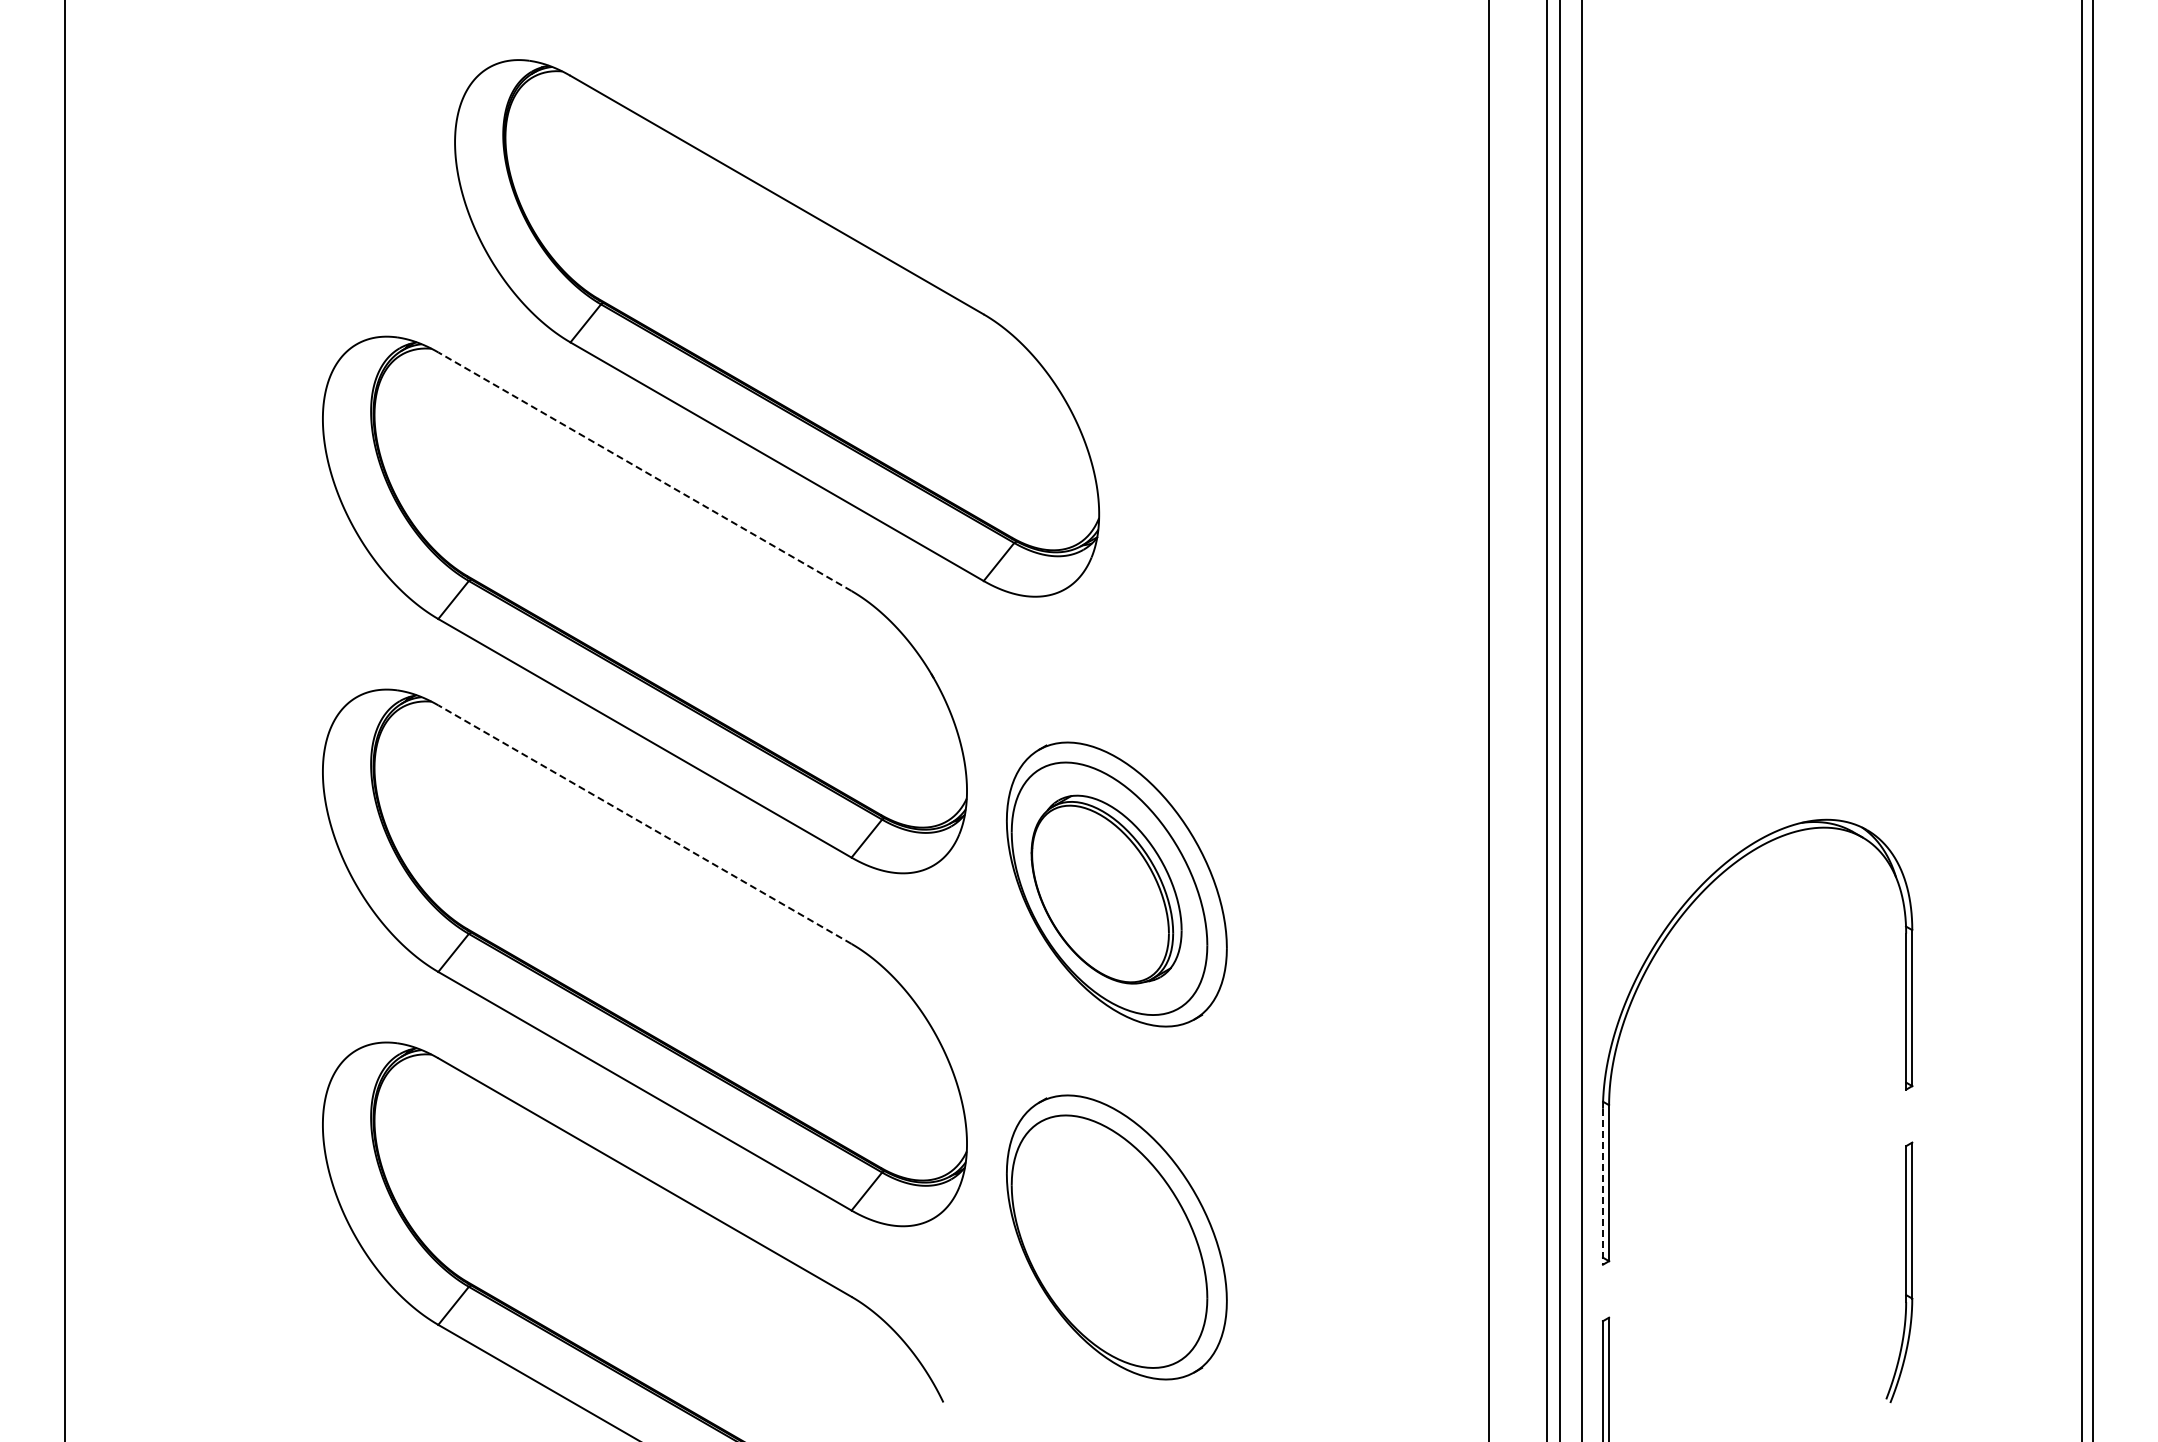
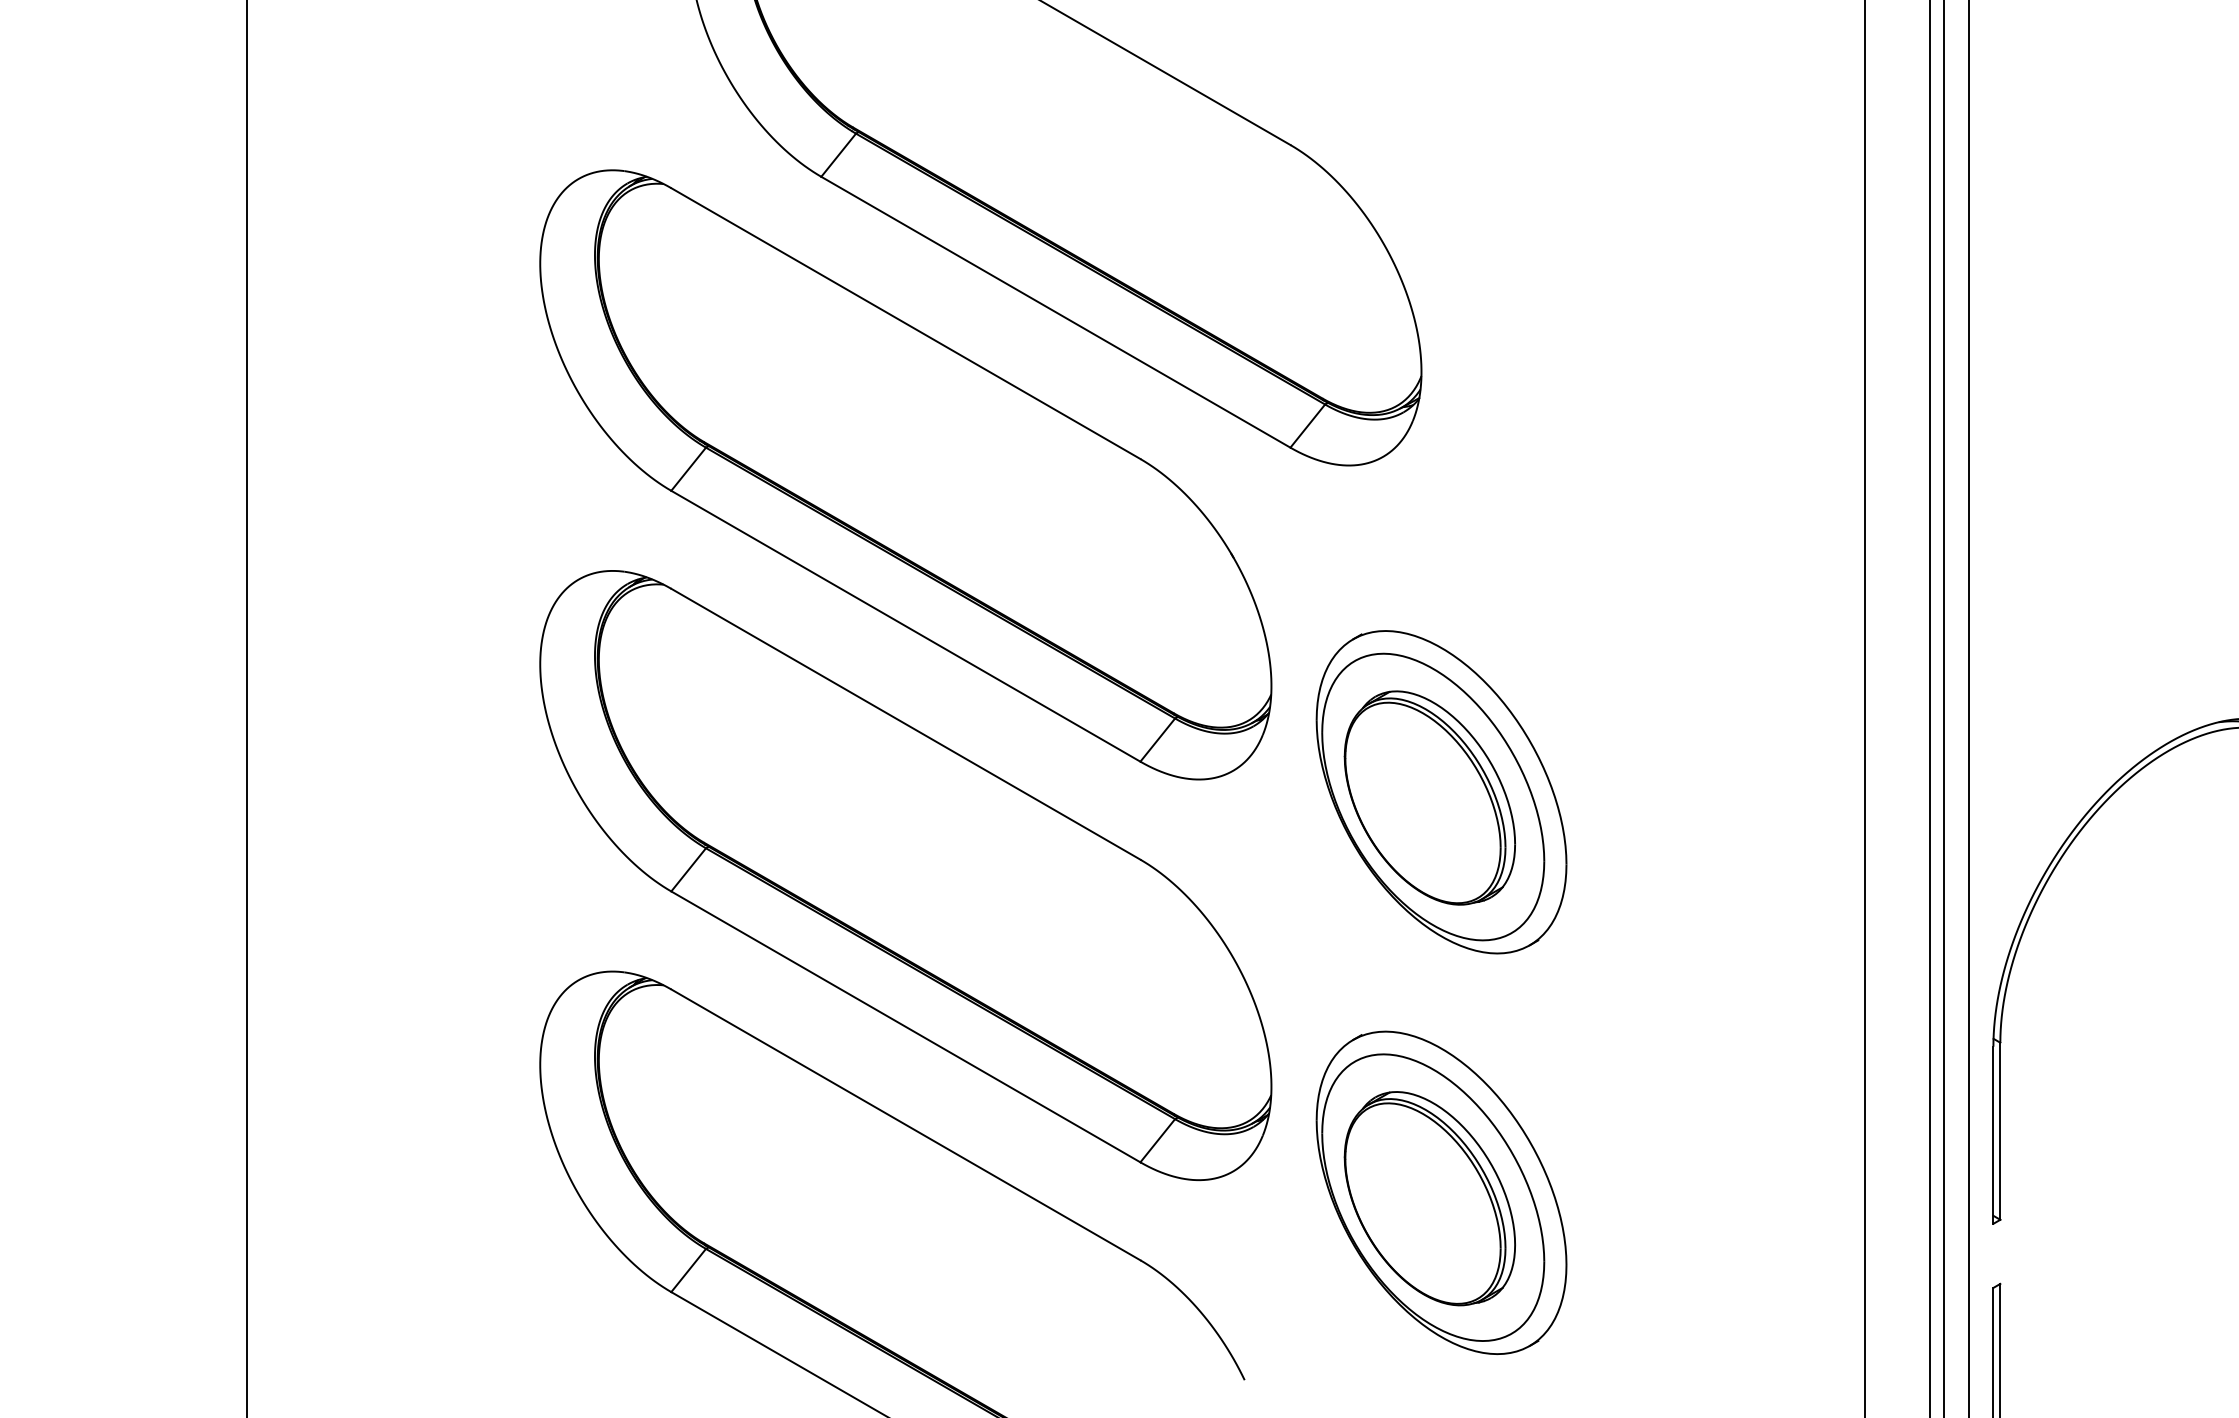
line: (644, 471) -> (905, 323), dashed -> solid
line: (644, 824) -> (905, 724), dashed -> solid
line: (1602, 1186) -> (1992, 1135), dashed -> solid
part: (1106, 1242) -> (1429, 1198), added

